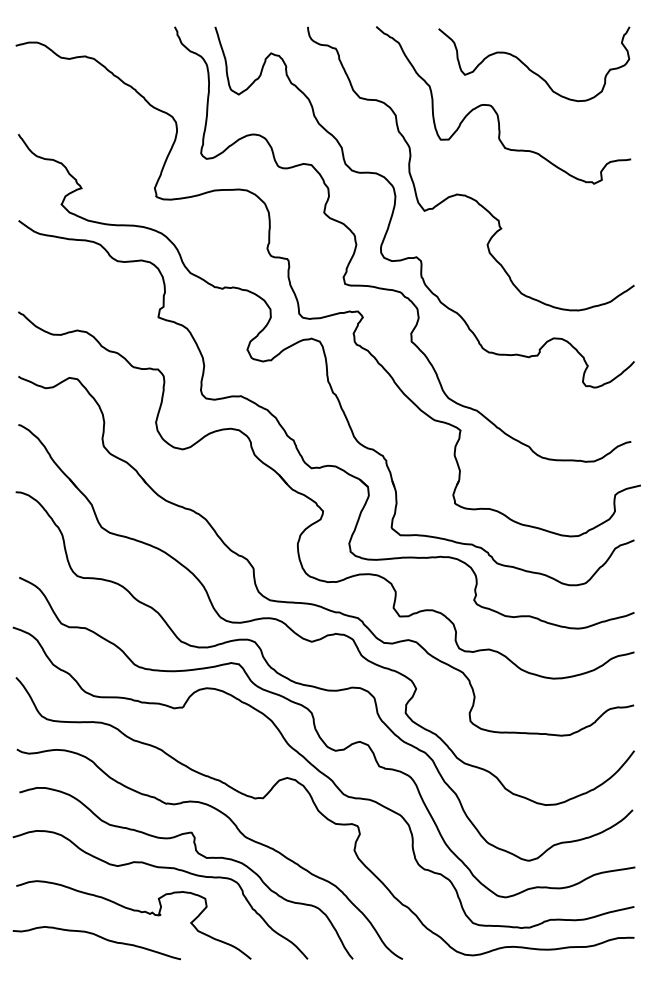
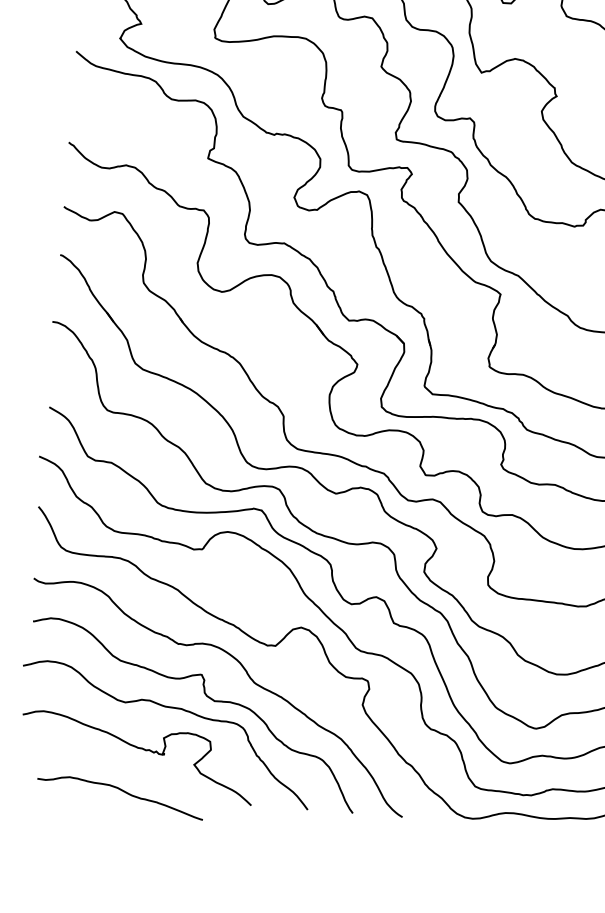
curve: (98, 937) -> (122, 791), moved

